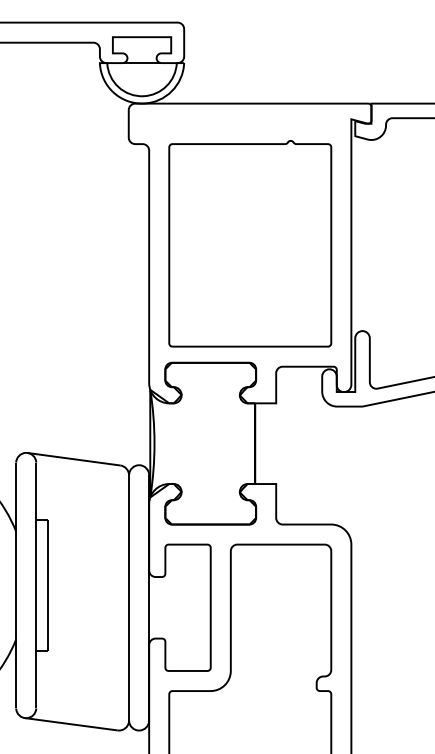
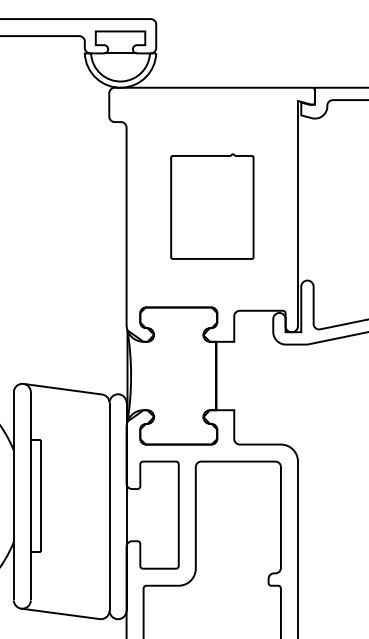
part: (250, 243) -> (212, 206), size x0.6

